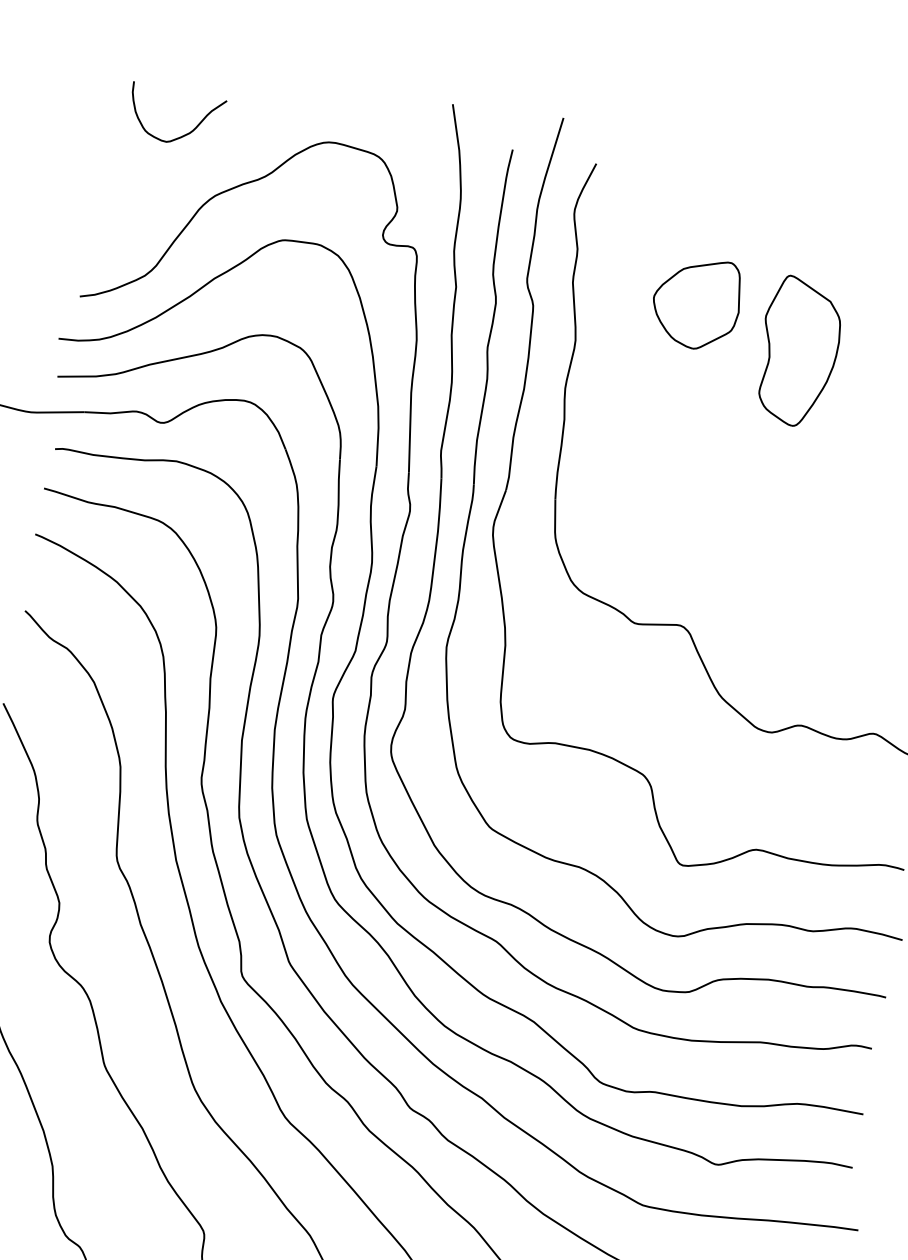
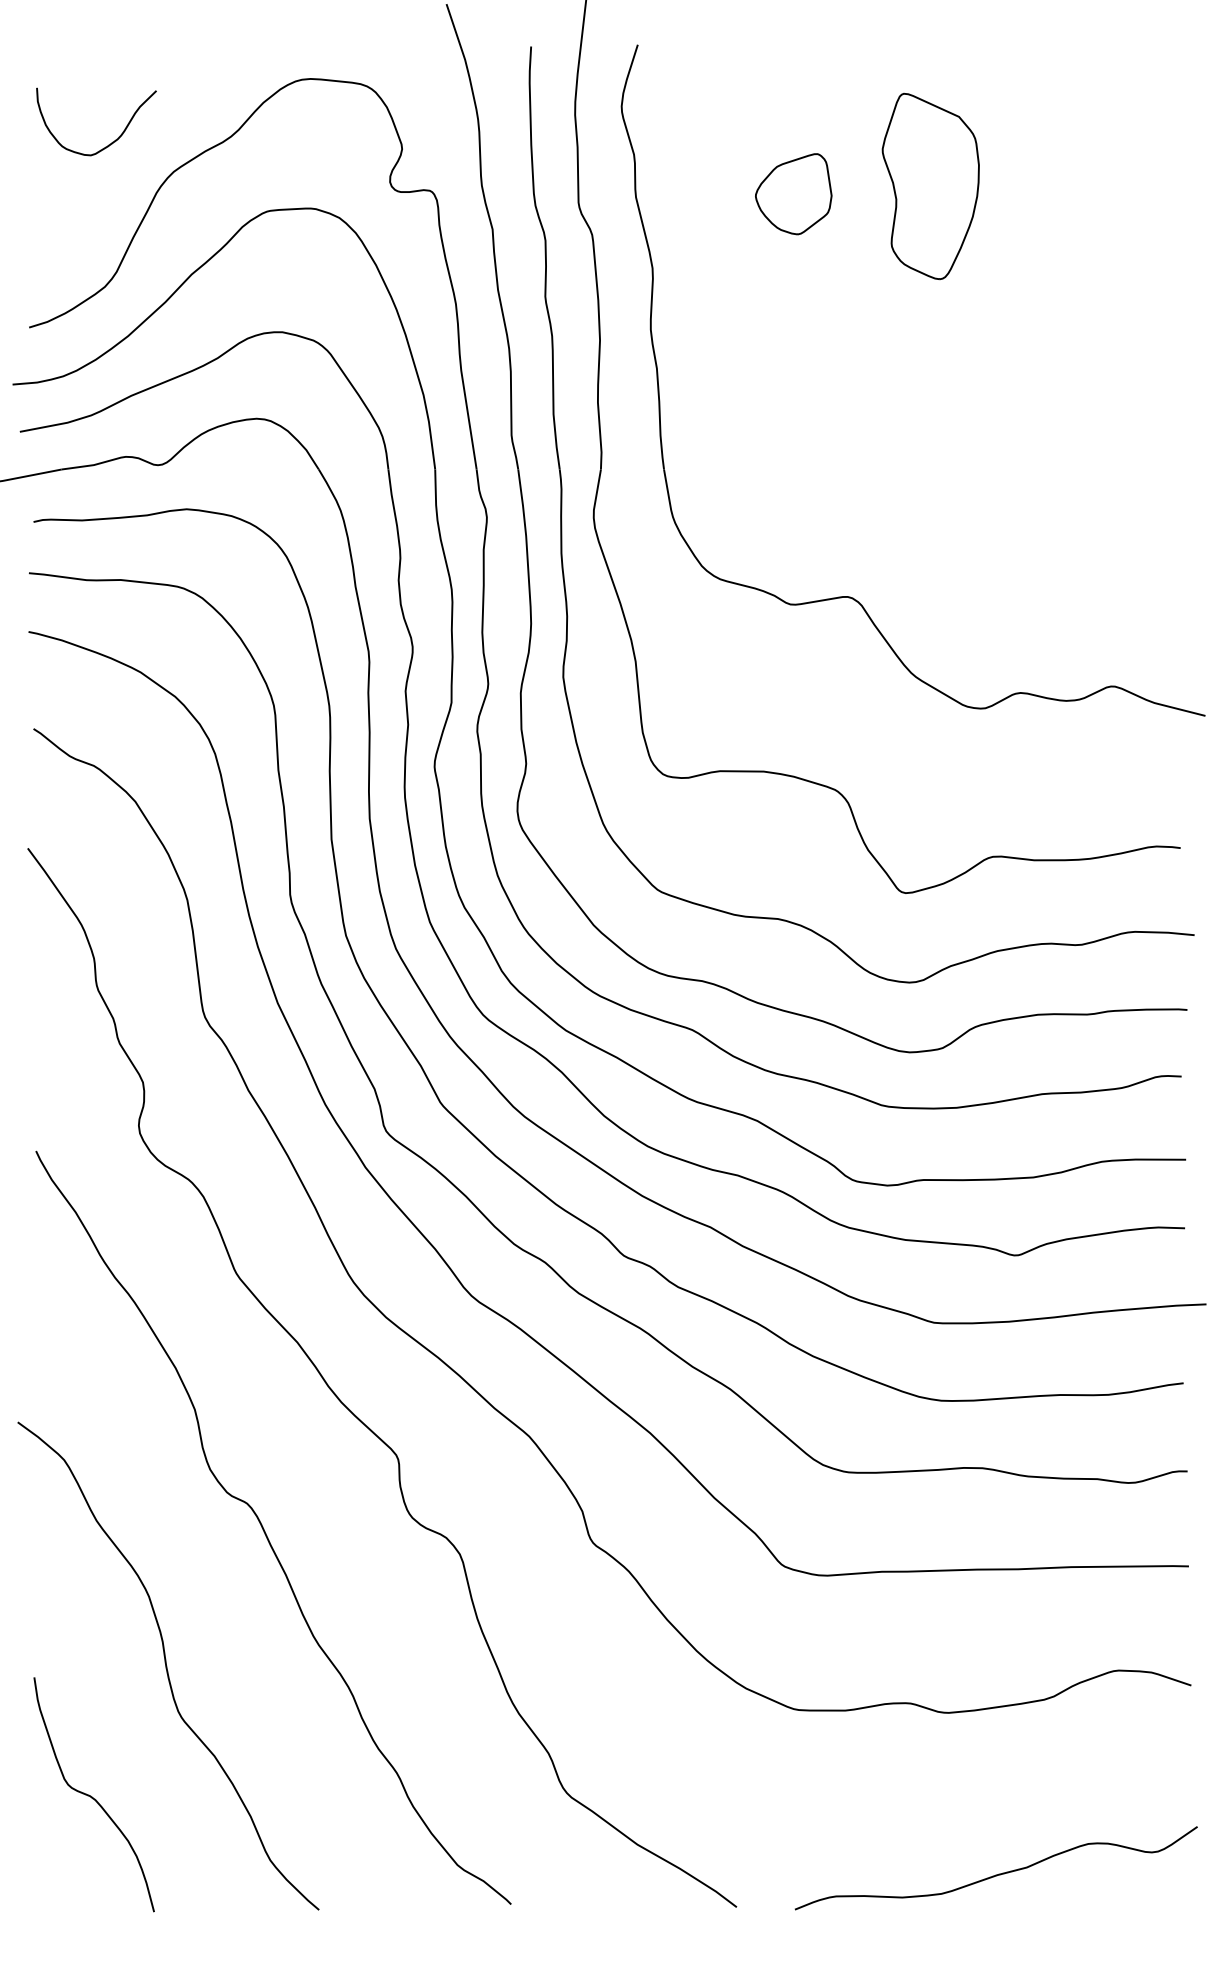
curve: (185, 134) -> (112, 141), moved
part: (696, 303) -> (793, 194), size x0.7
part: (798, 352) -> (930, 186), moved

